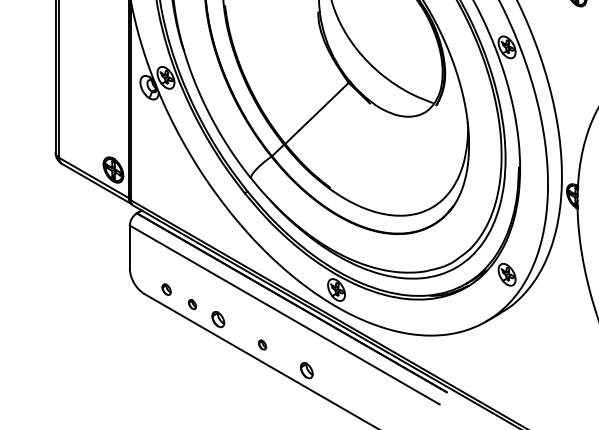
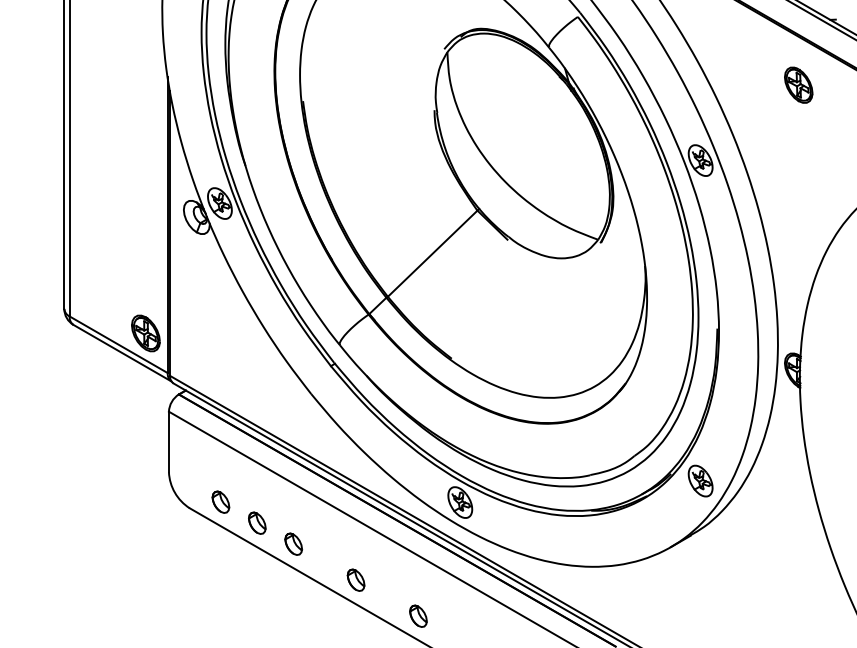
part: (166, 289) -> (220, 501), size x1.43
part: (192, 304) -> (257, 522), size x1.67
part: (262, 344) -> (355, 579), size x1.67

